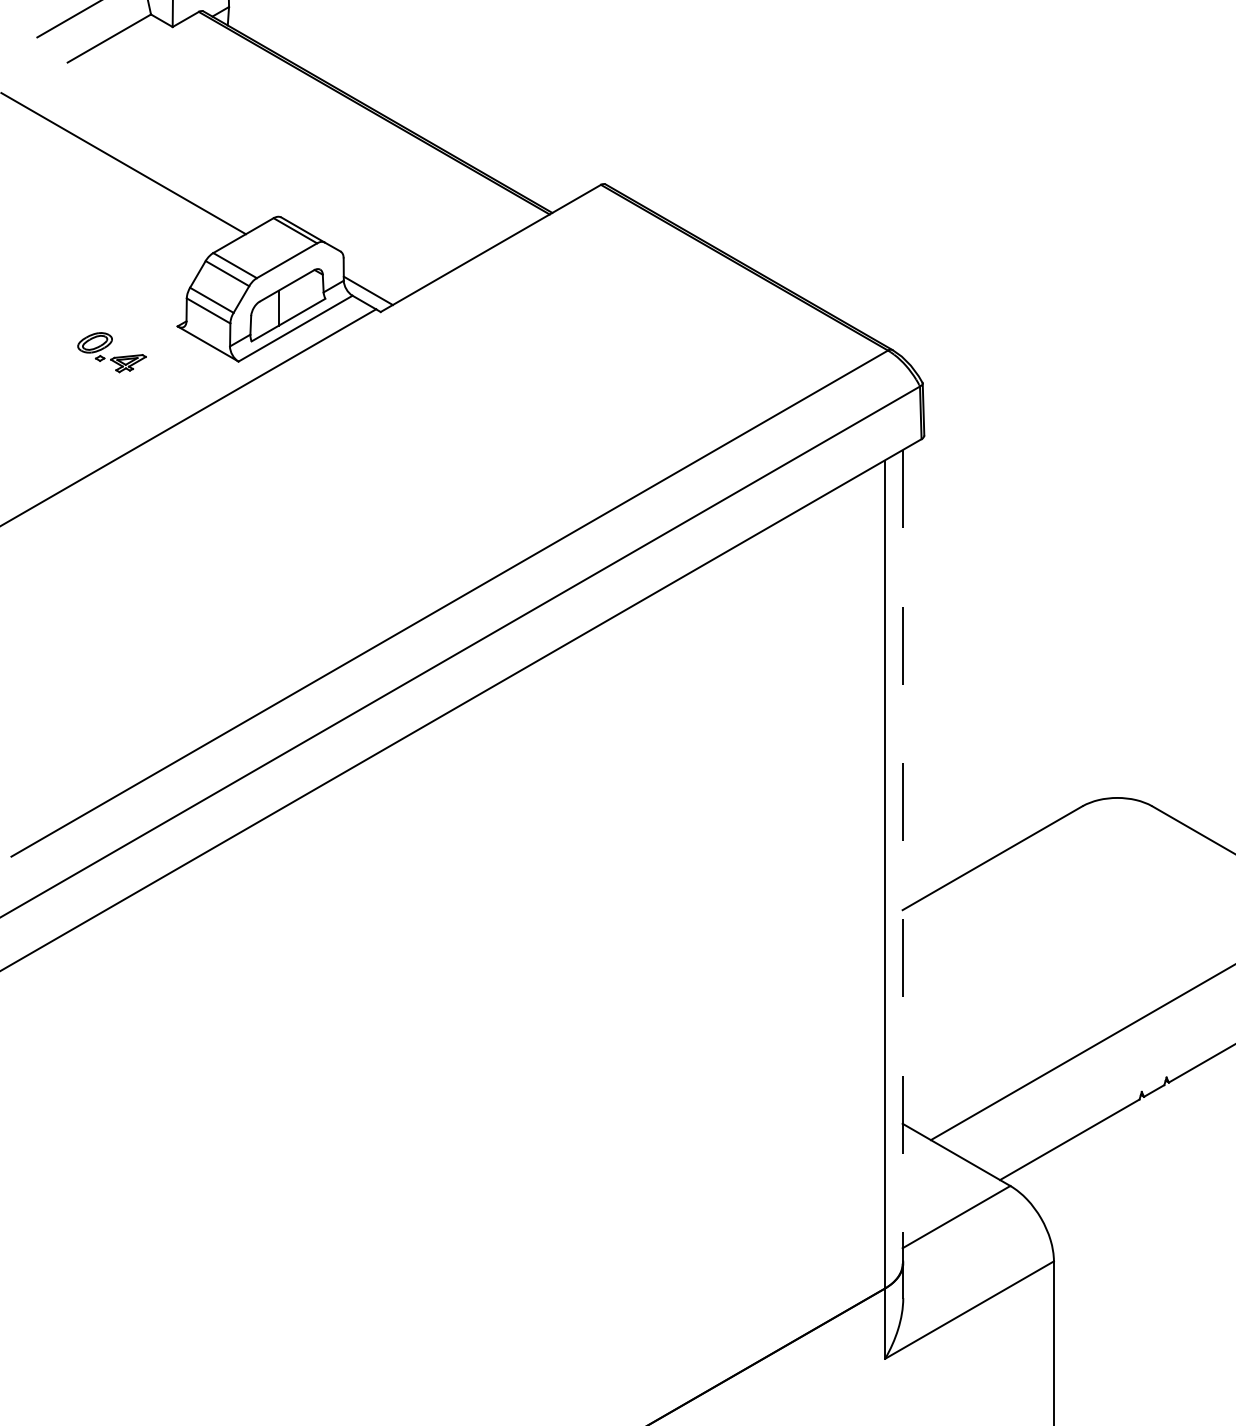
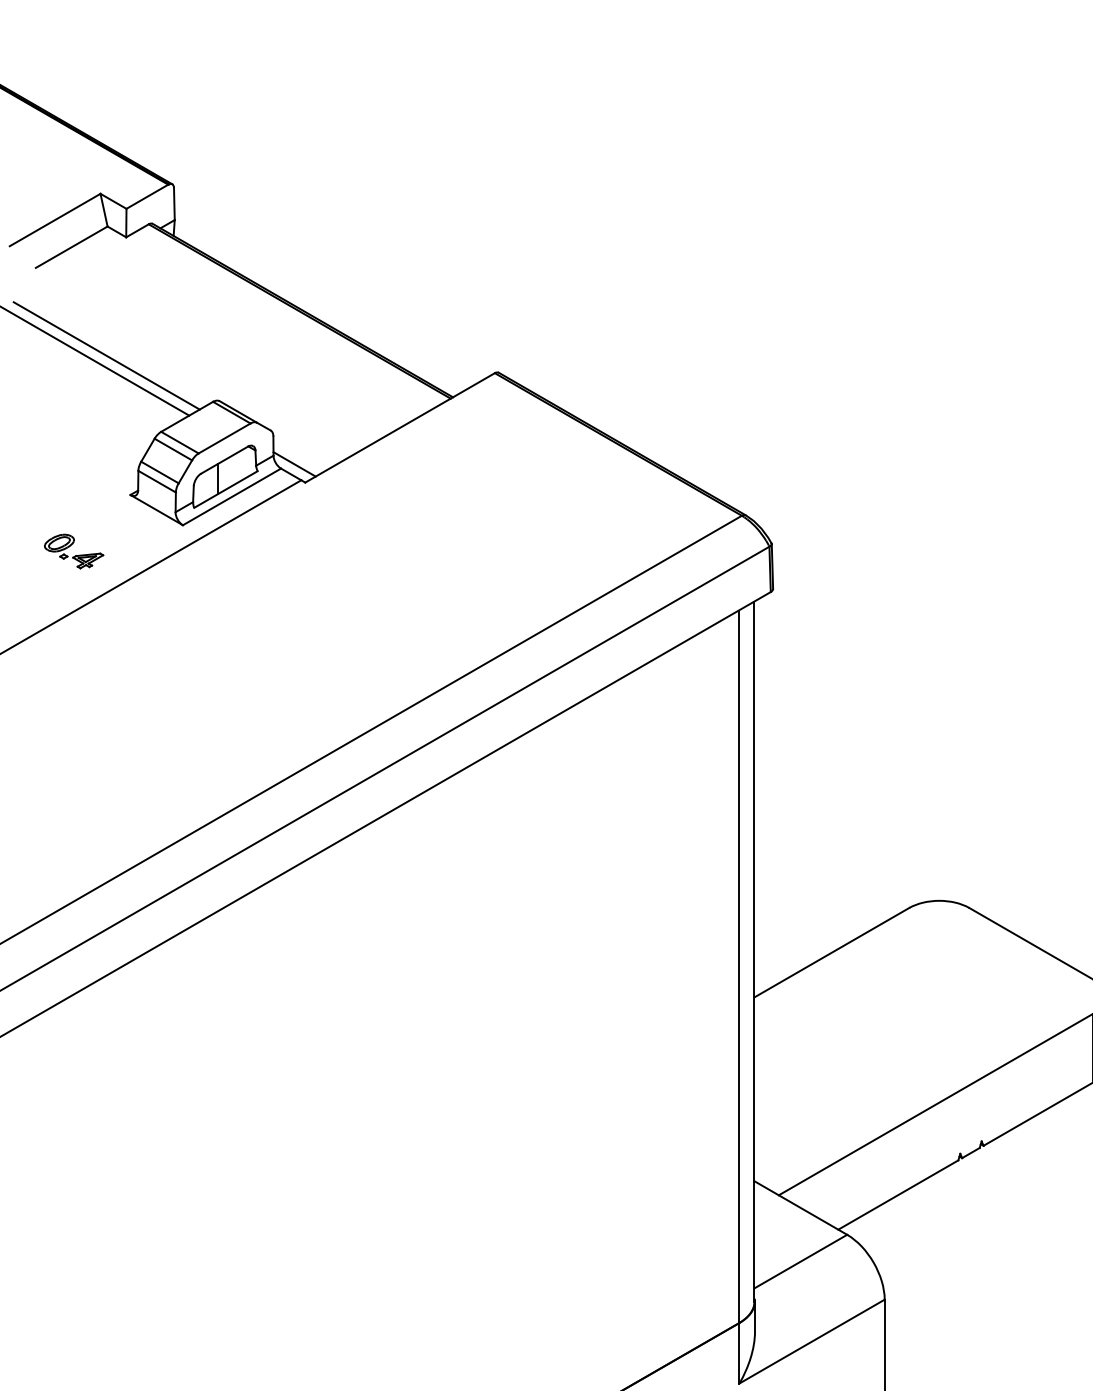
line: (149, 164) -> (106, 355), added
part: (112, 352) -> (74, 551), moved
line: (902, 857) -> (754, 952), dashed -> solid

